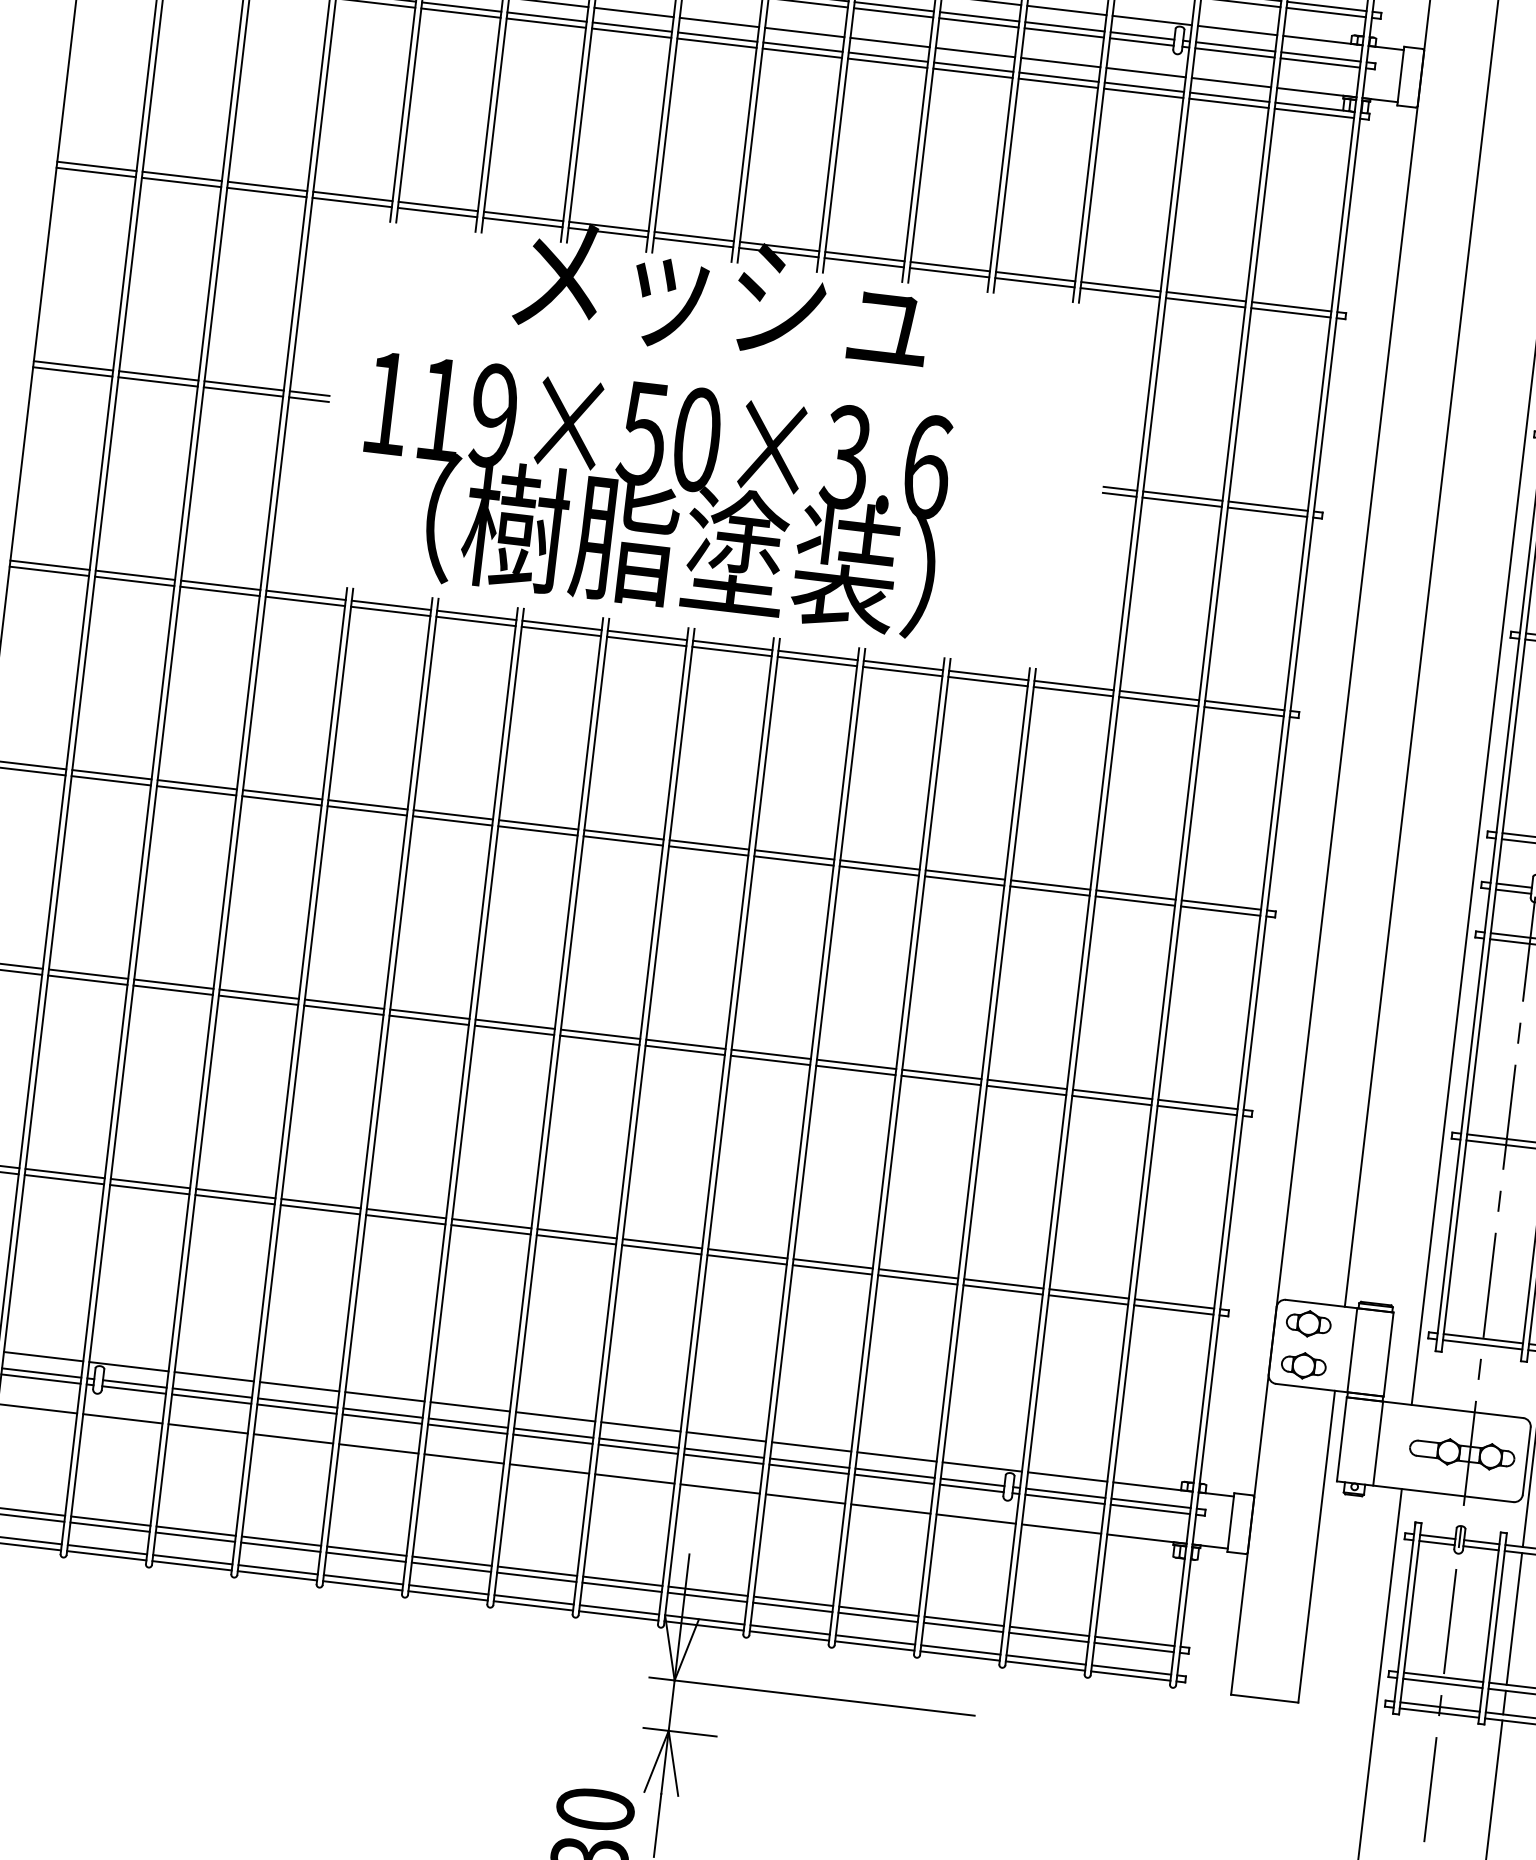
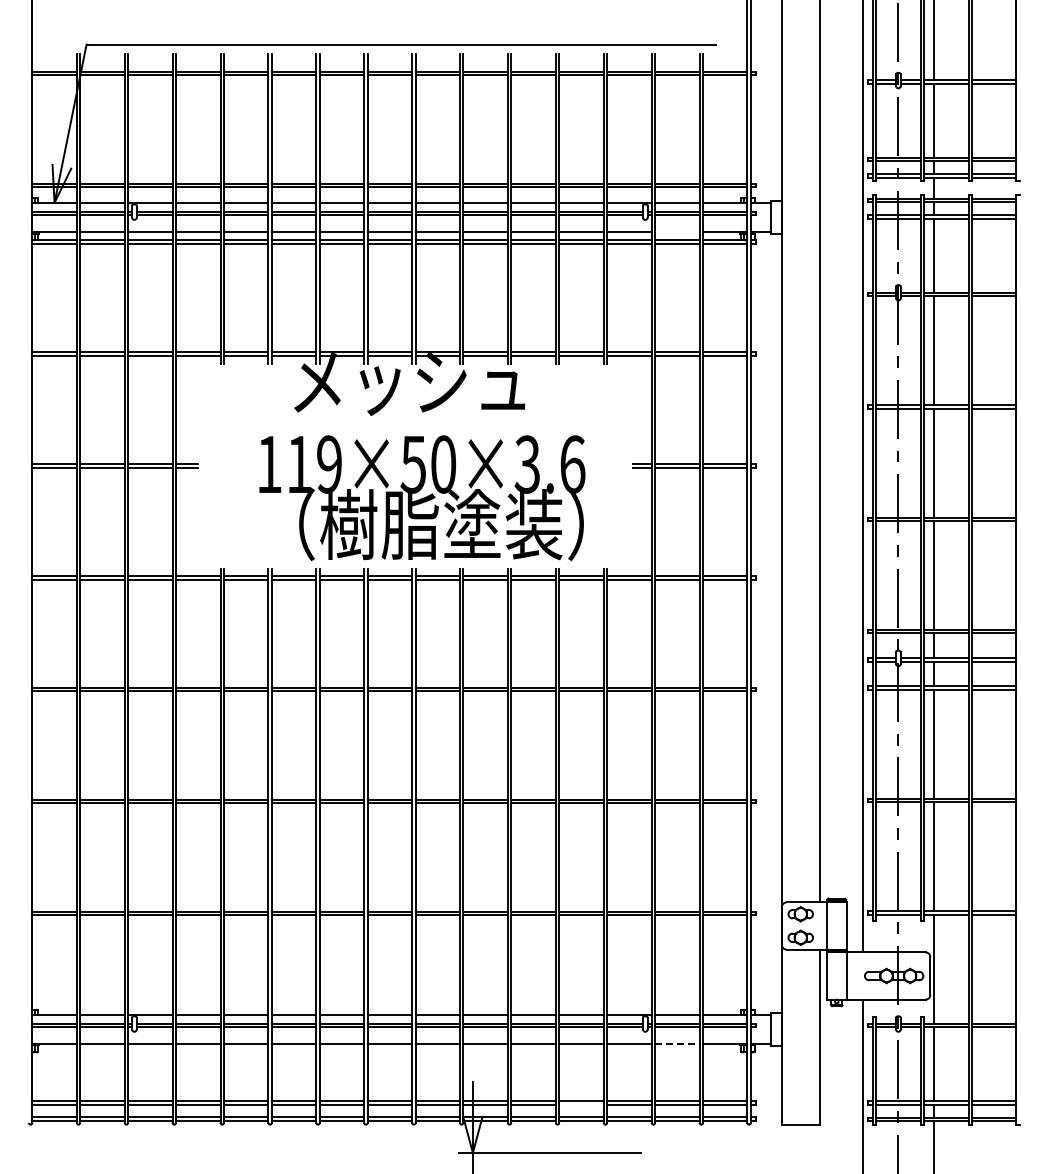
line: (1231, 83) -> (677, 232), removed
text: (652, 494) -> (422, 497), moved
line: (1062, 1528) -> (677, 1043), solid -> dashed
line: (878, 1616) -> (581, 1104), removed

